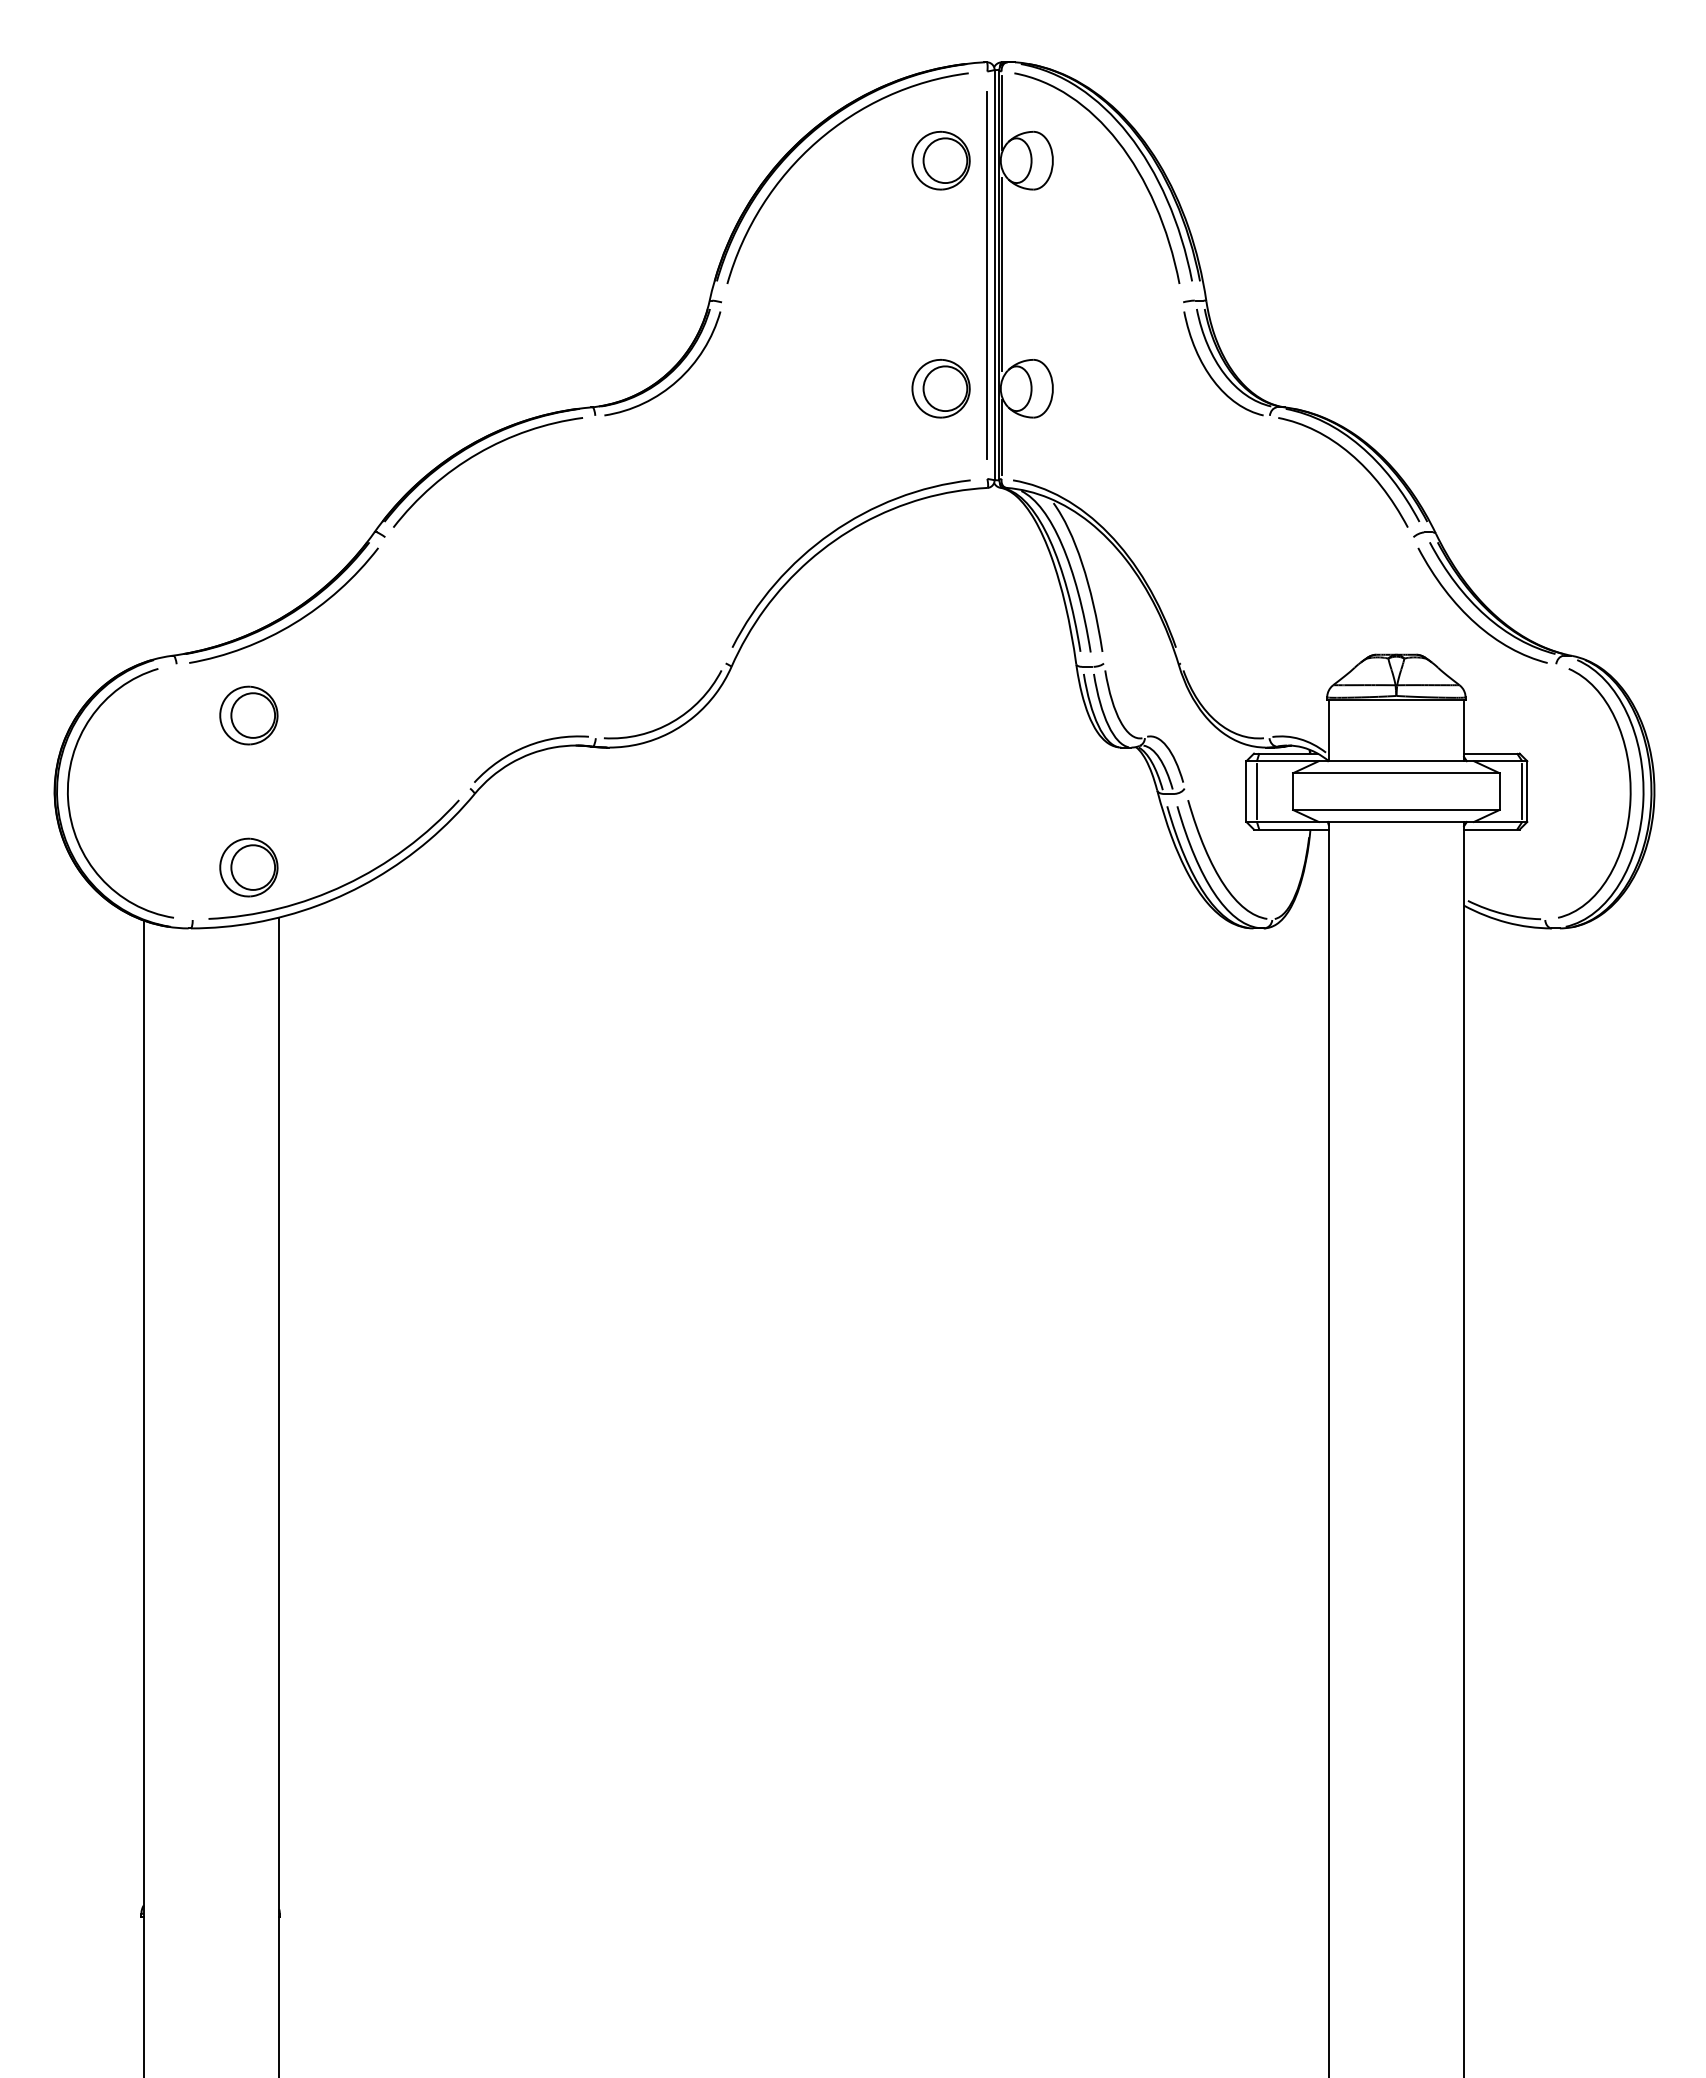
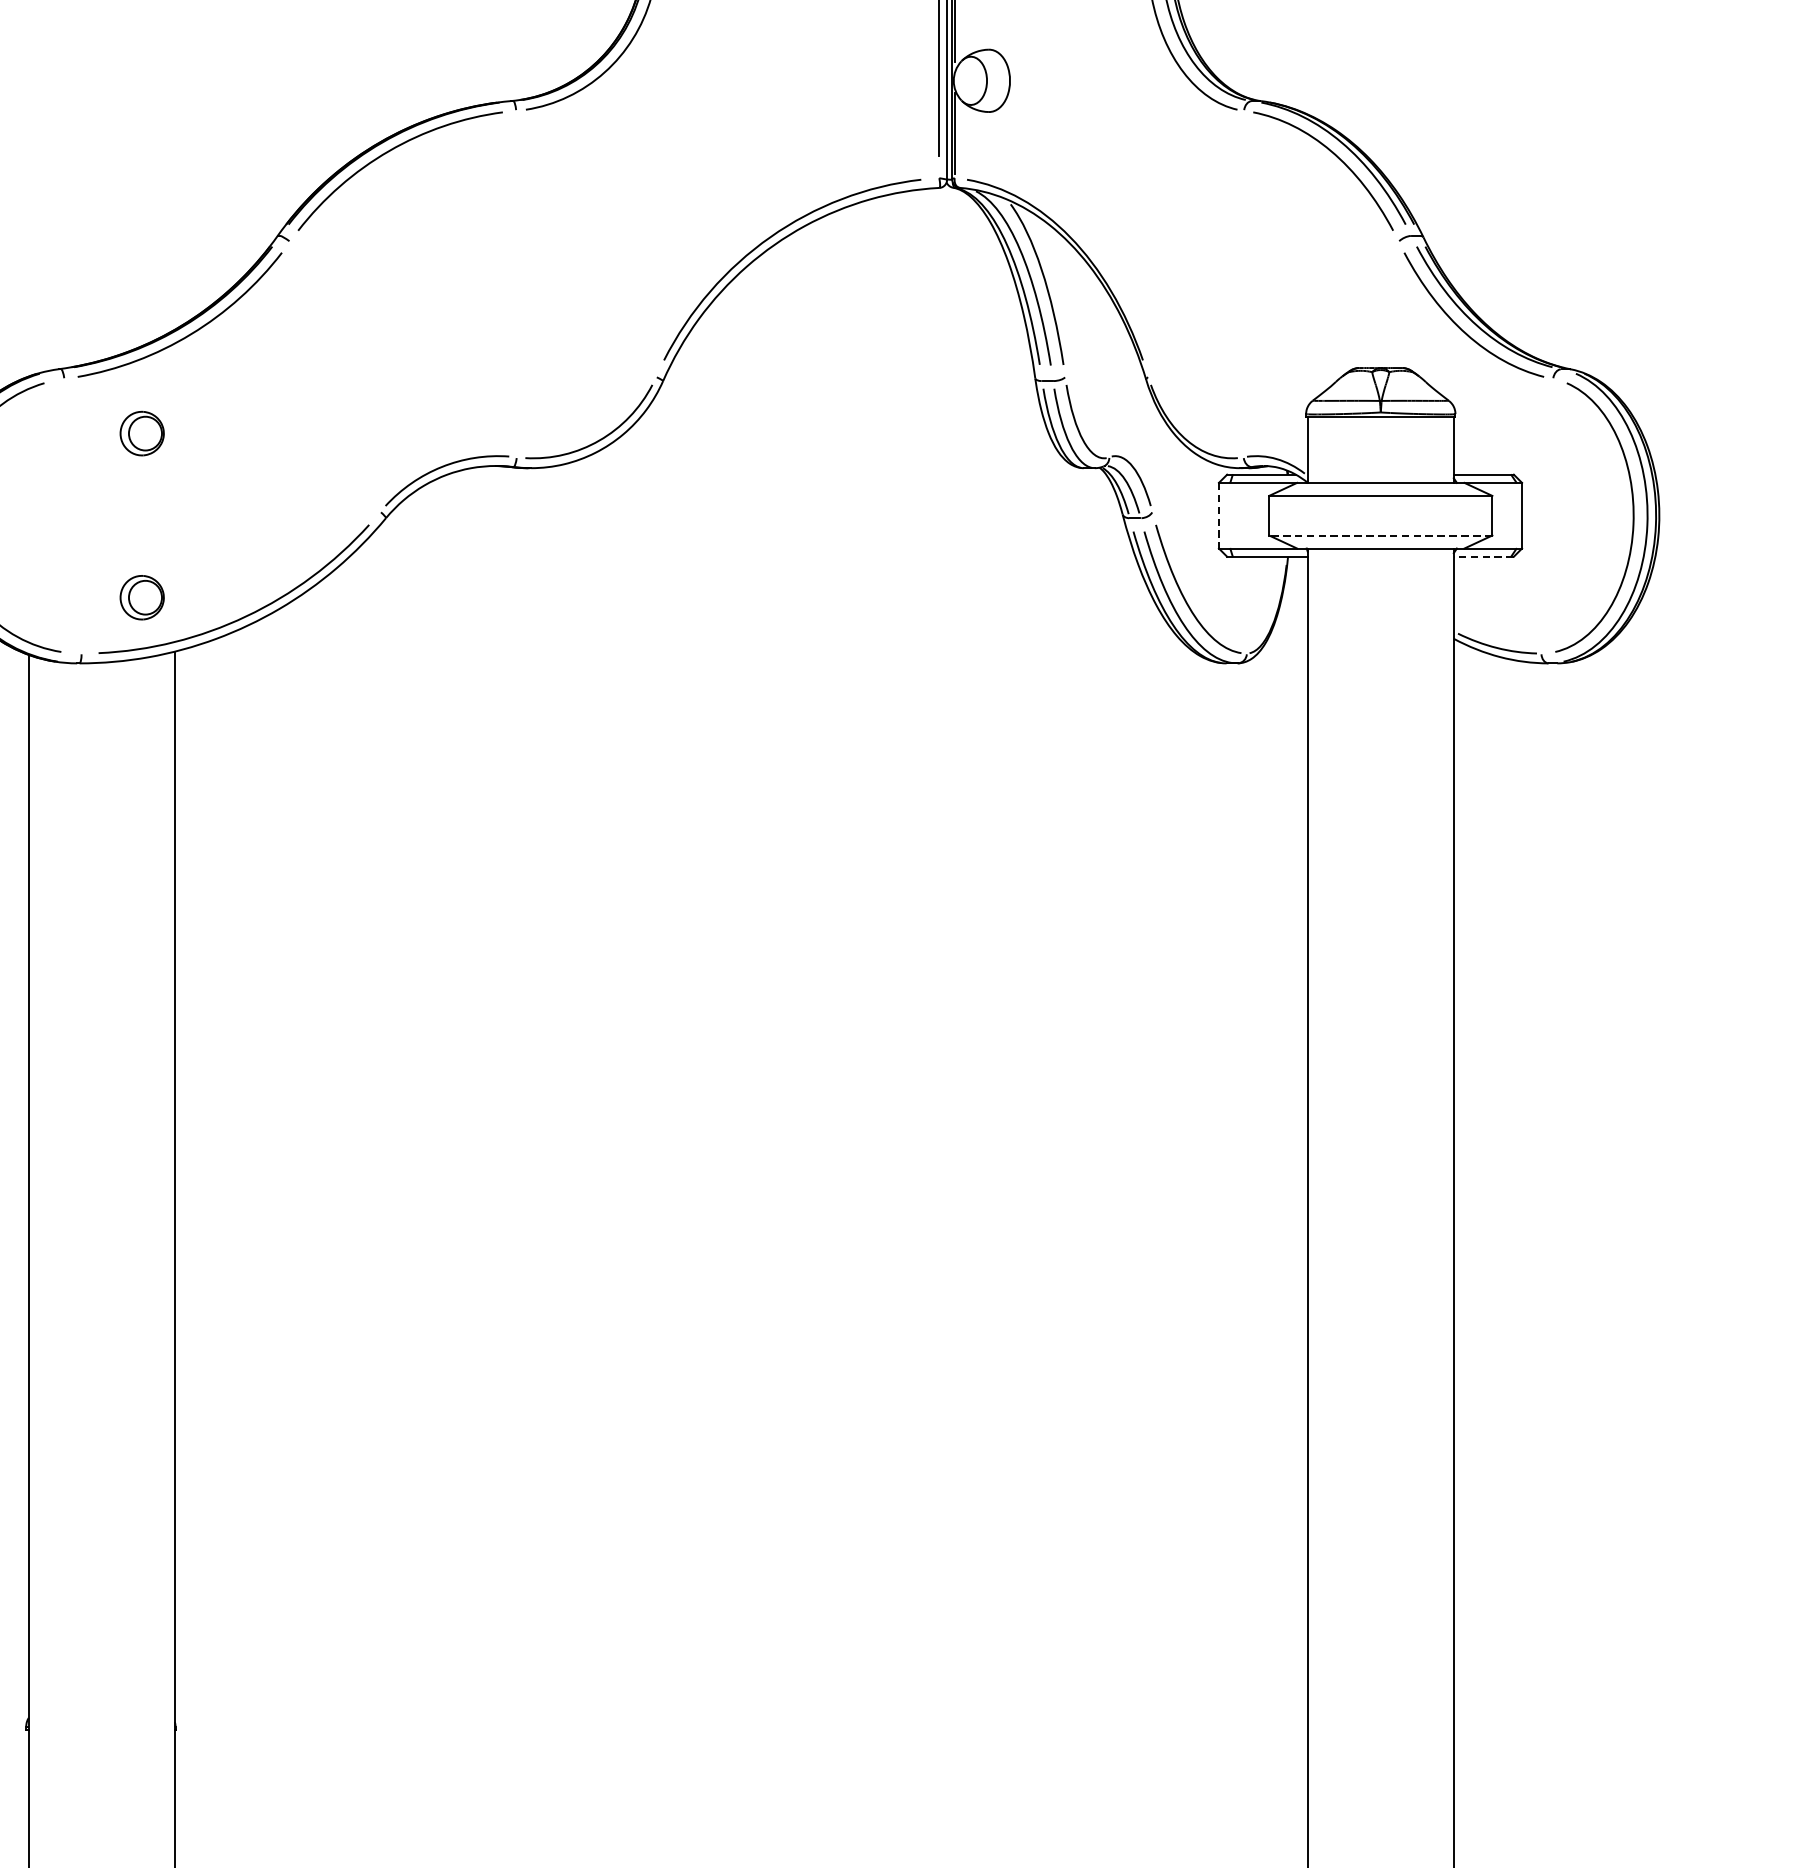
part: (940, 388) -> (888, 80), removed
part: (248, 715) -> (141, 433), size x0.7
line: (1256, 791) -> (1229, 515), removed
line: (1522, 791) -> (1516, 515), removed
line: (1246, 792) -> (1219, 516), solid -> dashed
line: (1395, 809) -> (1379, 535), solid -> dashed
line: (1491, 829) -> (1483, 556), solid -> dashed
part: (248, 867) -> (141, 597), size x0.7

